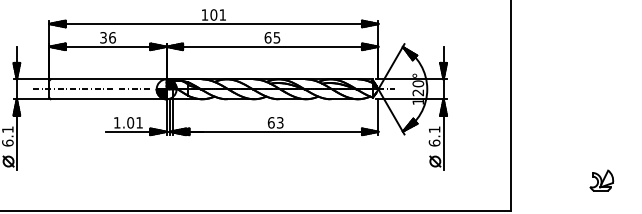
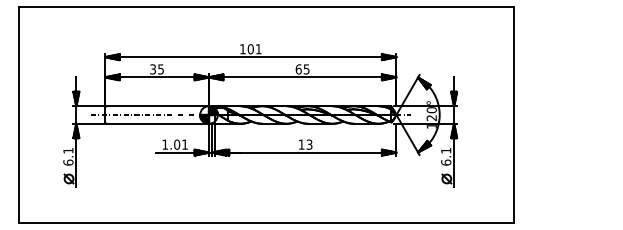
text: (113, 37) -> (161, 69), 36 -> 35
text: (271, 122) -> (301, 144), 63 -> 13
part: (602, 180) -> (594, 195), removed

